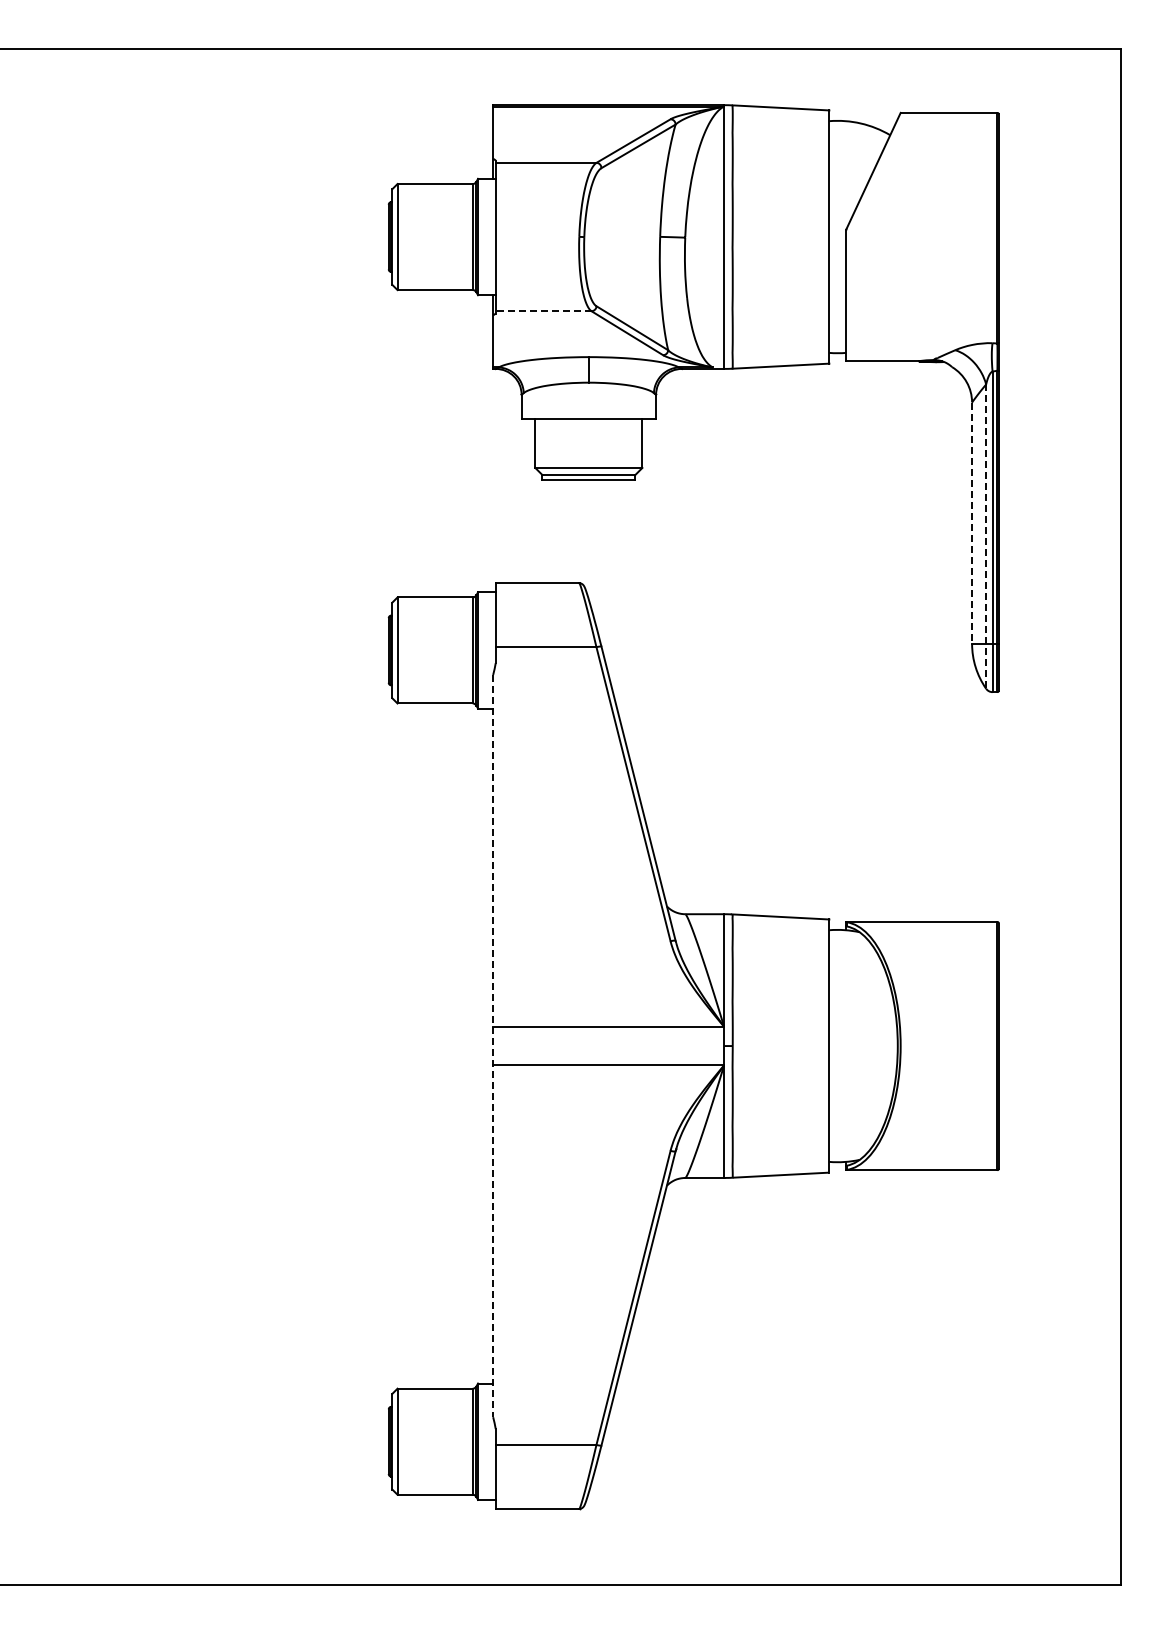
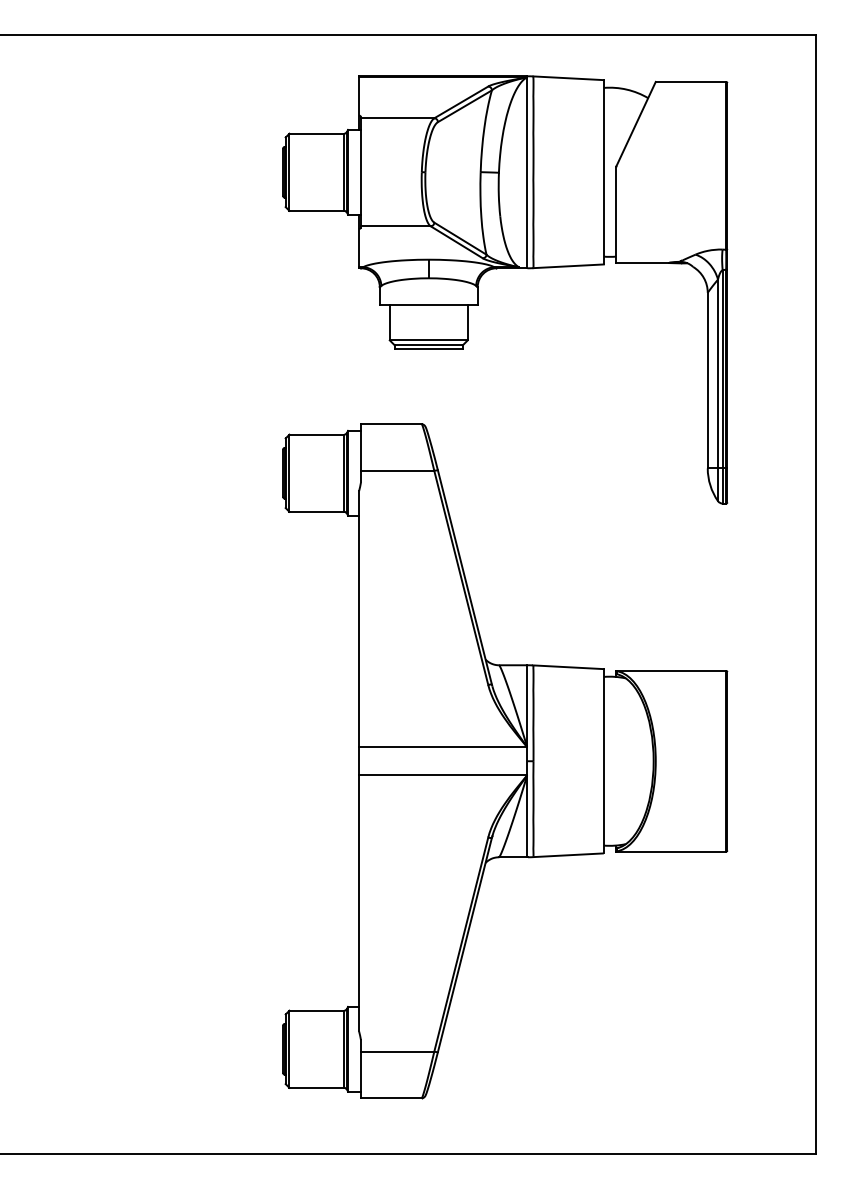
line: (543, 311) -> (395, 226), dashed -> solid
line: (972, 523) -> (708, 380), dashed -> solid
line: (986, 537) -> (718, 391), dashed -> solid
line: (493, 1046) -> (359, 761), dashed -> solid

